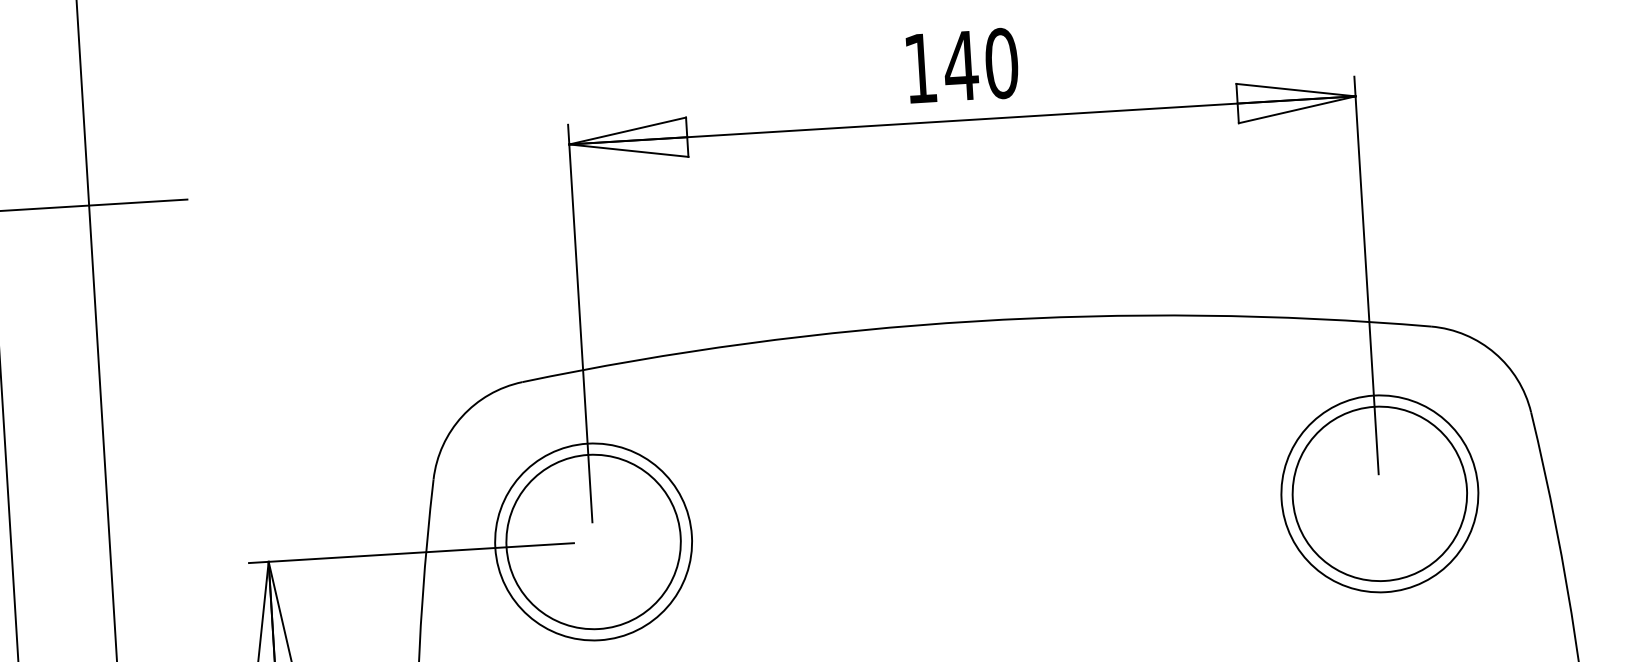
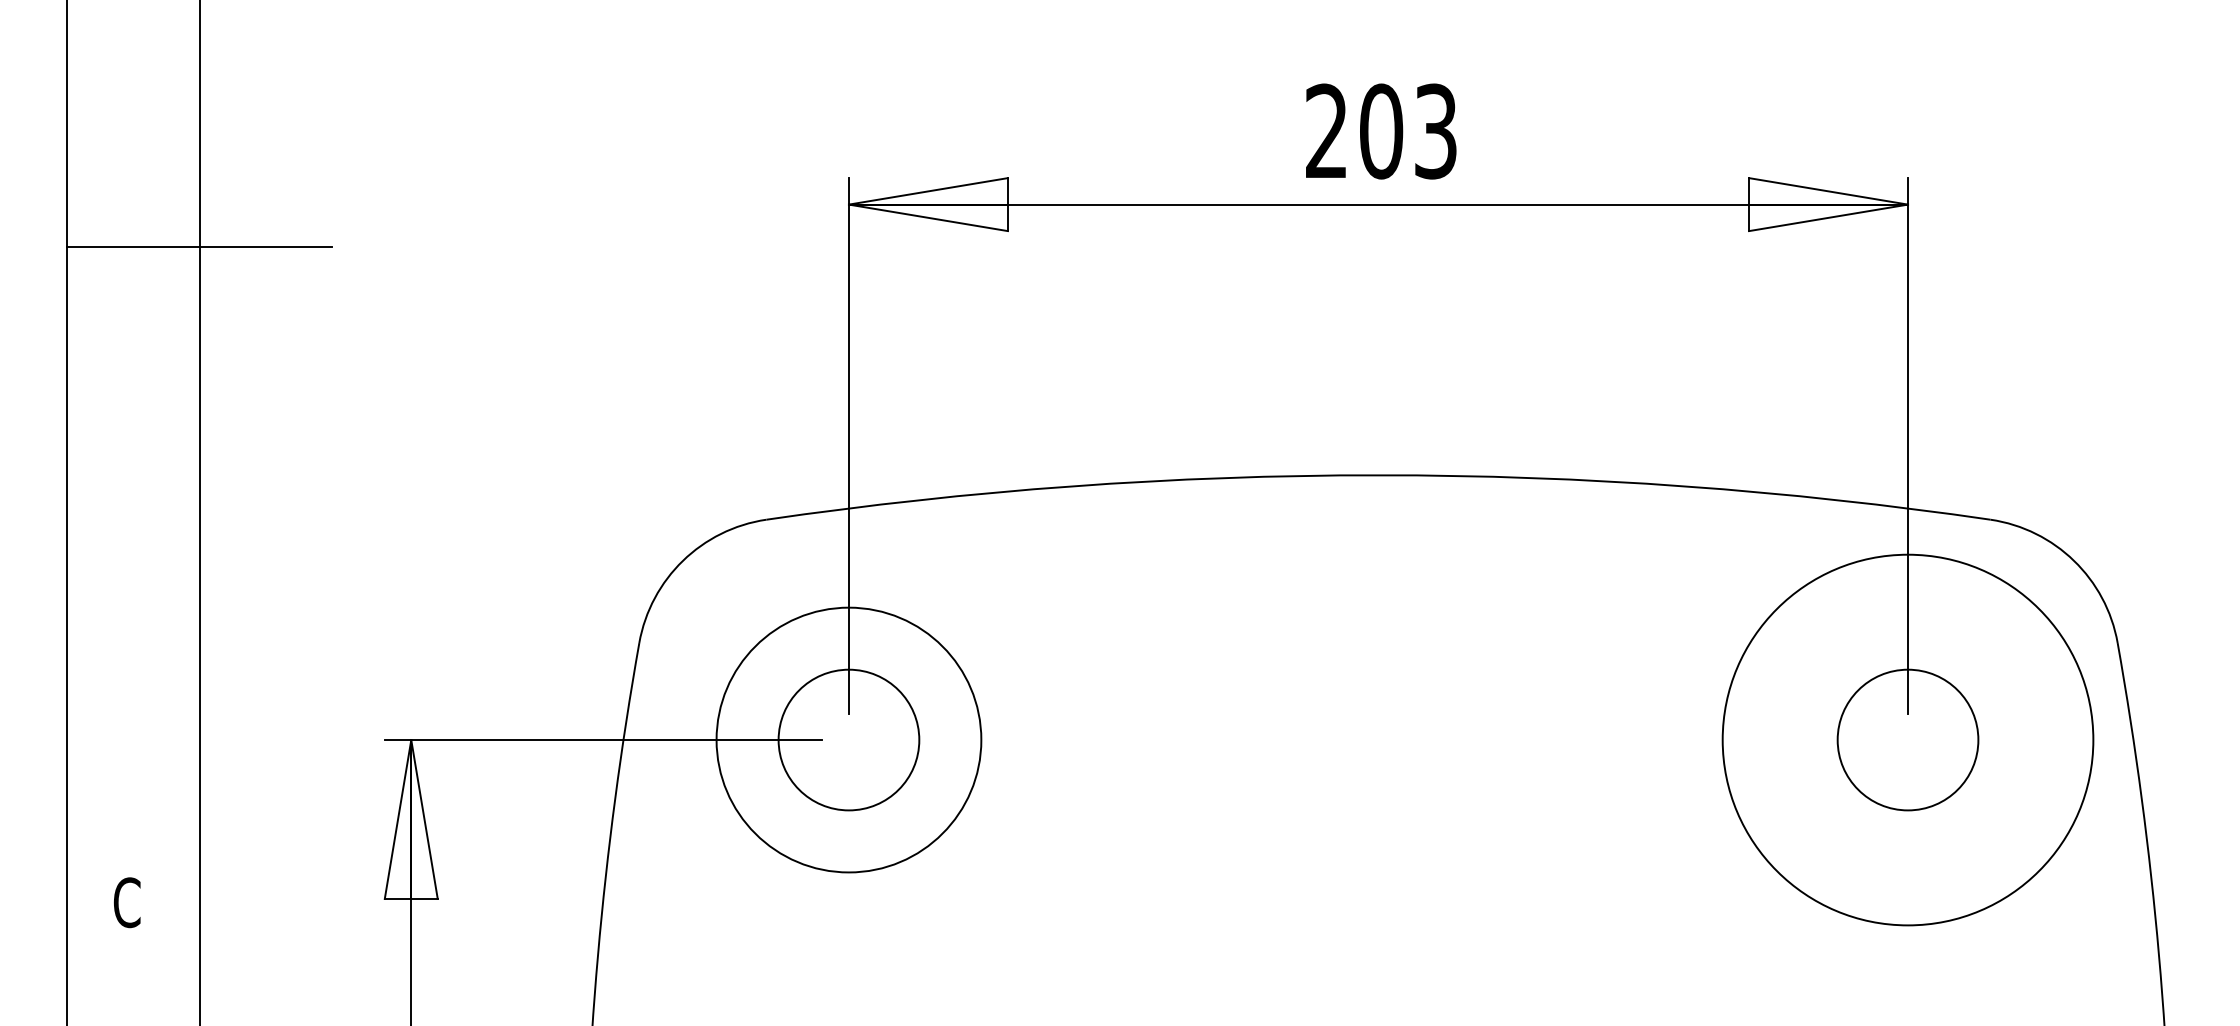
text: (961, 65) -> (1381, 131), 140 -> 203
circle: (1379, 493) -> (1907, 739), size x0.6
circle: (1379, 493) -> (1907, 739), size x1.4
circle: (593, 541) -> (848, 739), size x0.6

